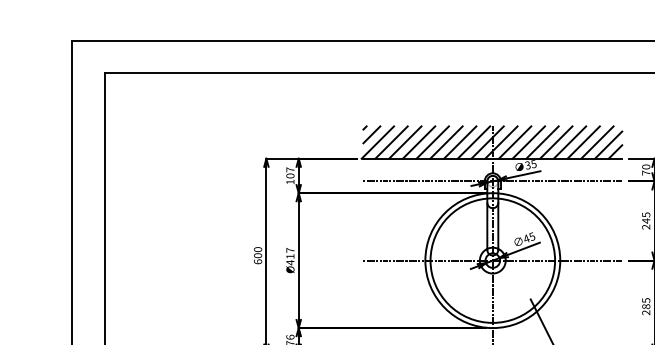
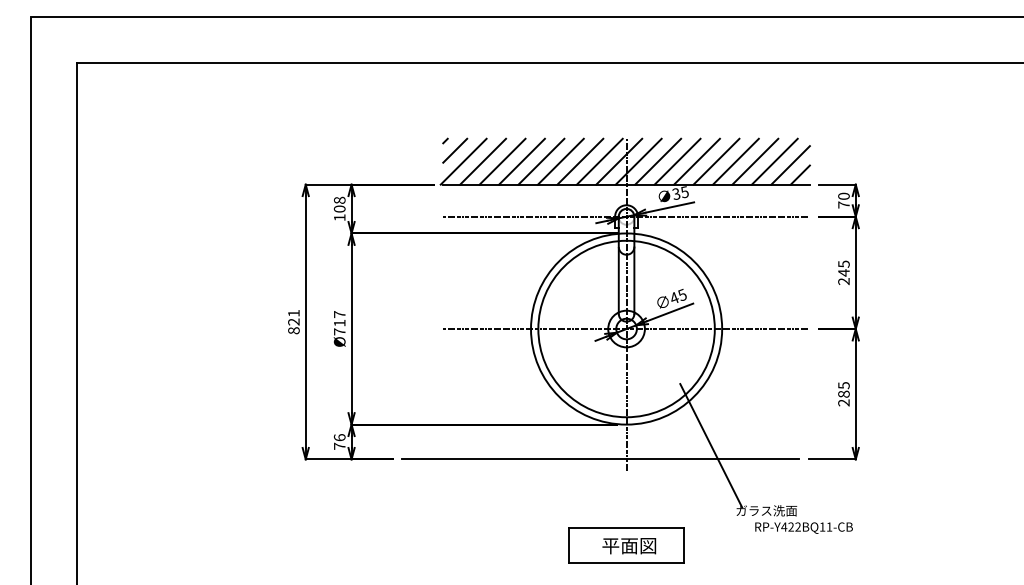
text: (290, 169) -> (339, 199), 107 -> 108
text: (257, 255) -> (293, 321), 600 -> 821
text: (290, 262) -> (339, 331), Ø417 -> Ø717

